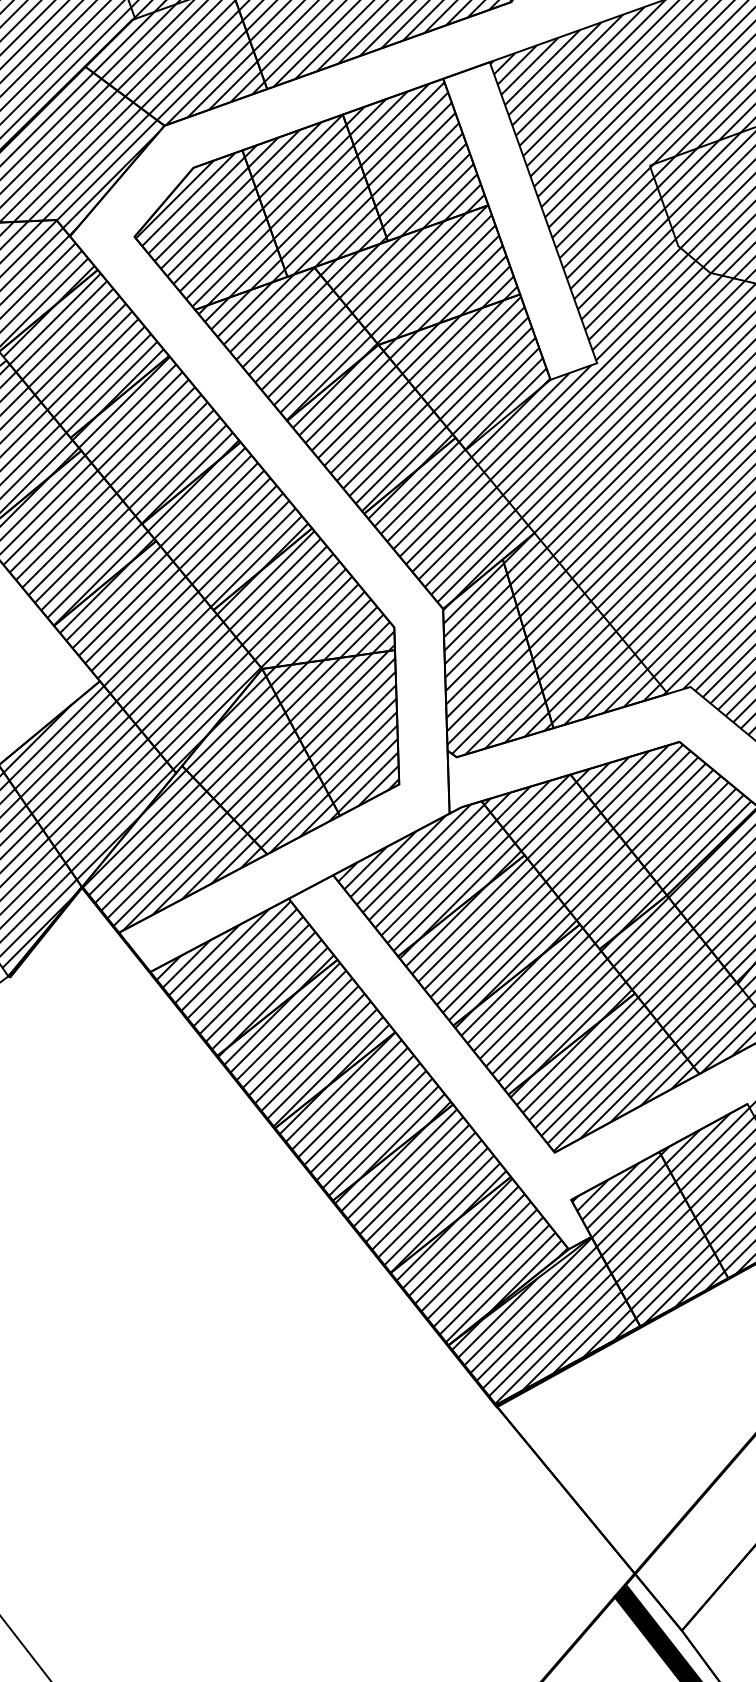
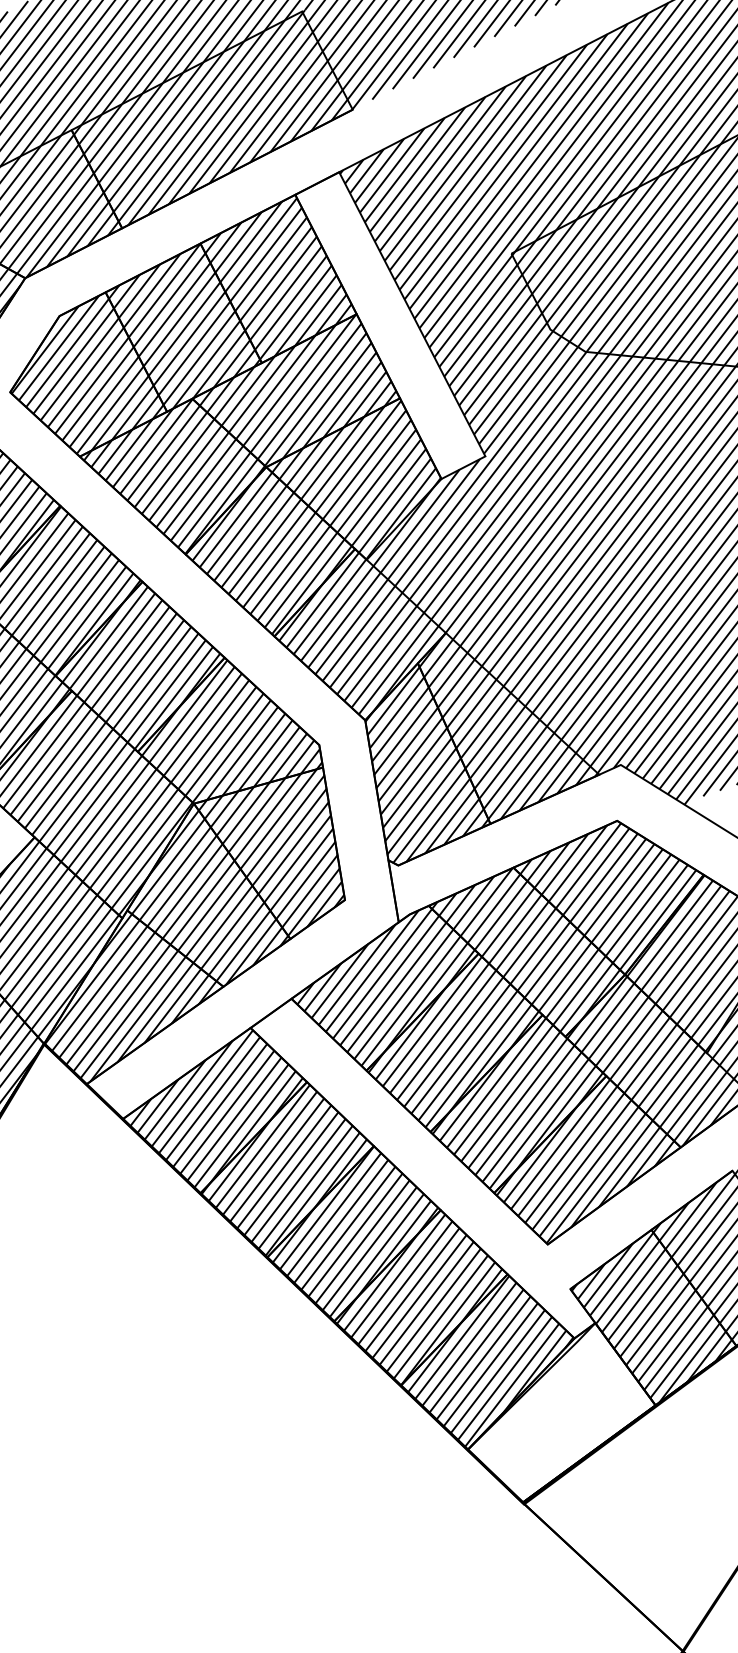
hatch: (543, 1320) -> (558, 1412), removed

